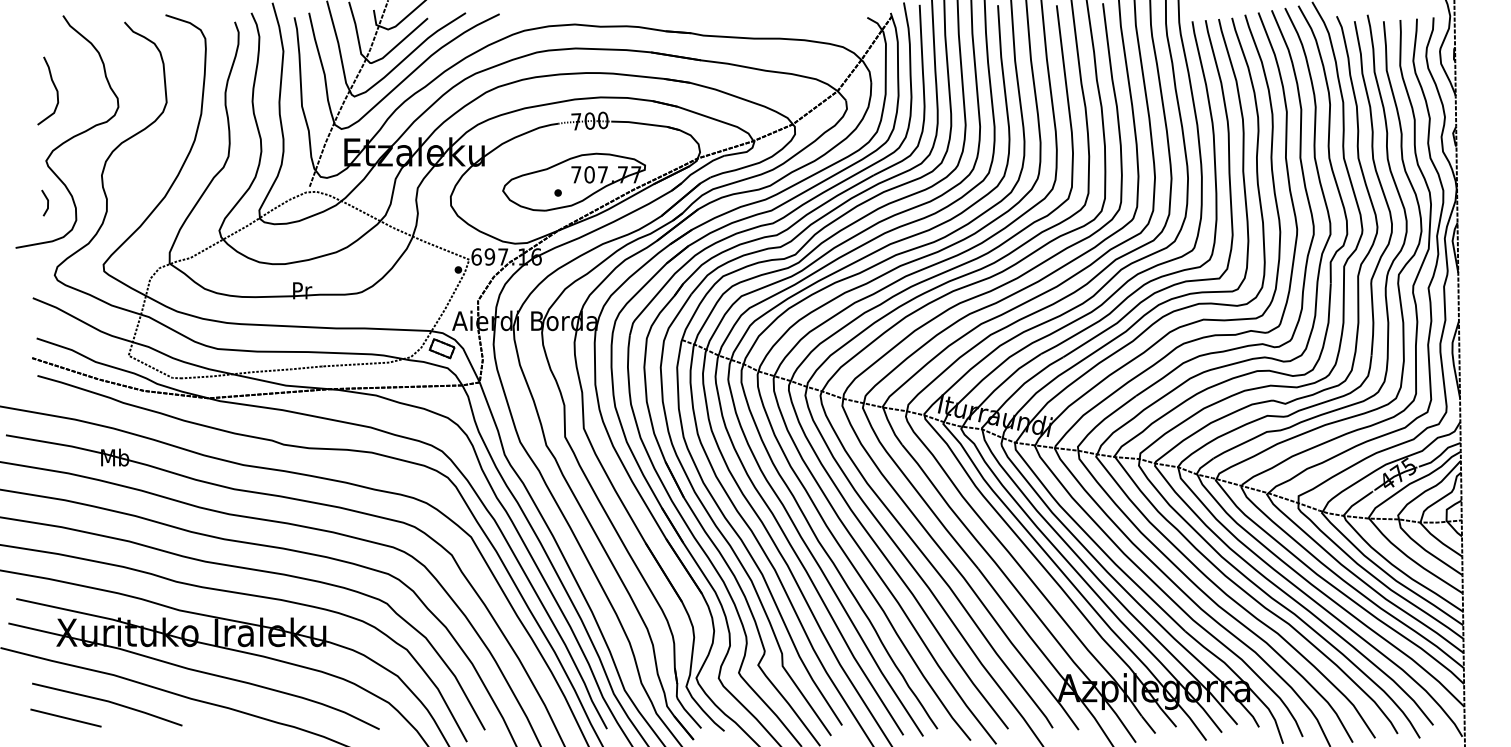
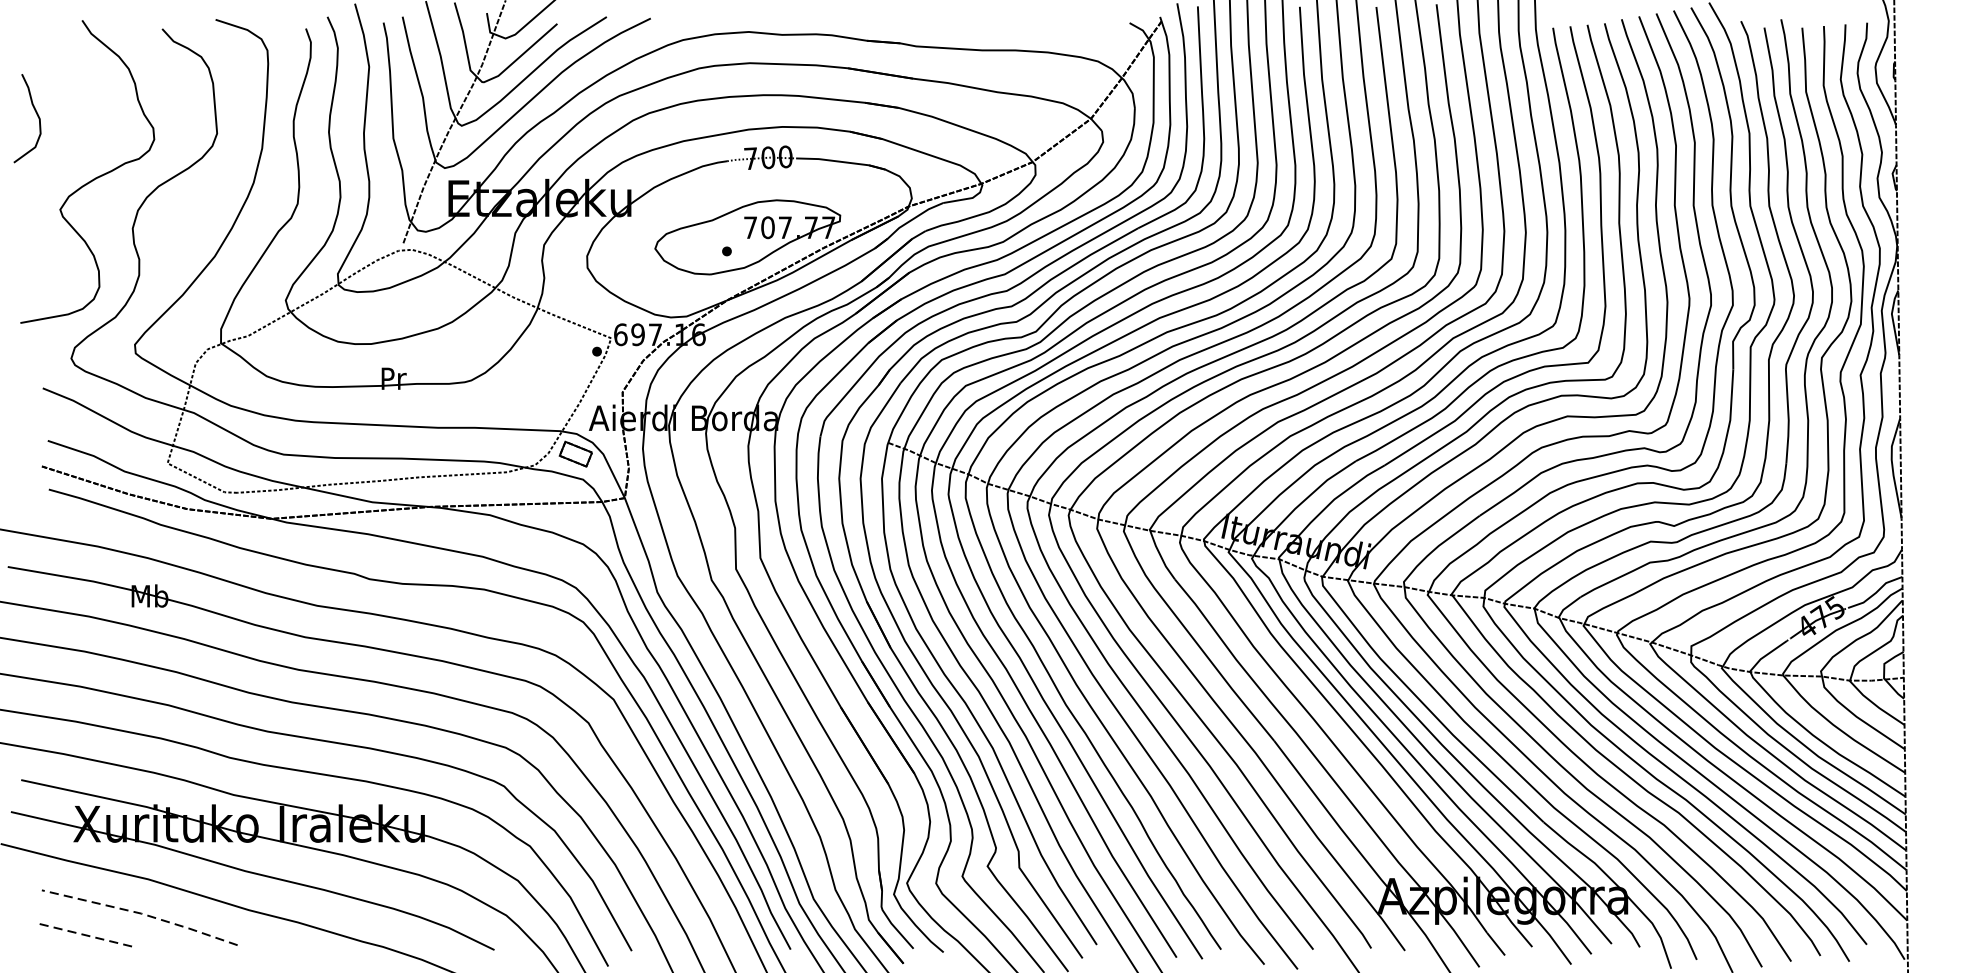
curve: (54, 87) -> (35, 114), moved
line: (47, 202) -> (61, 263), removed
line: (108, 701) -> (141, 913), solid -> dashed
line: (66, 718) -> (86, 935), solid -> dashed

